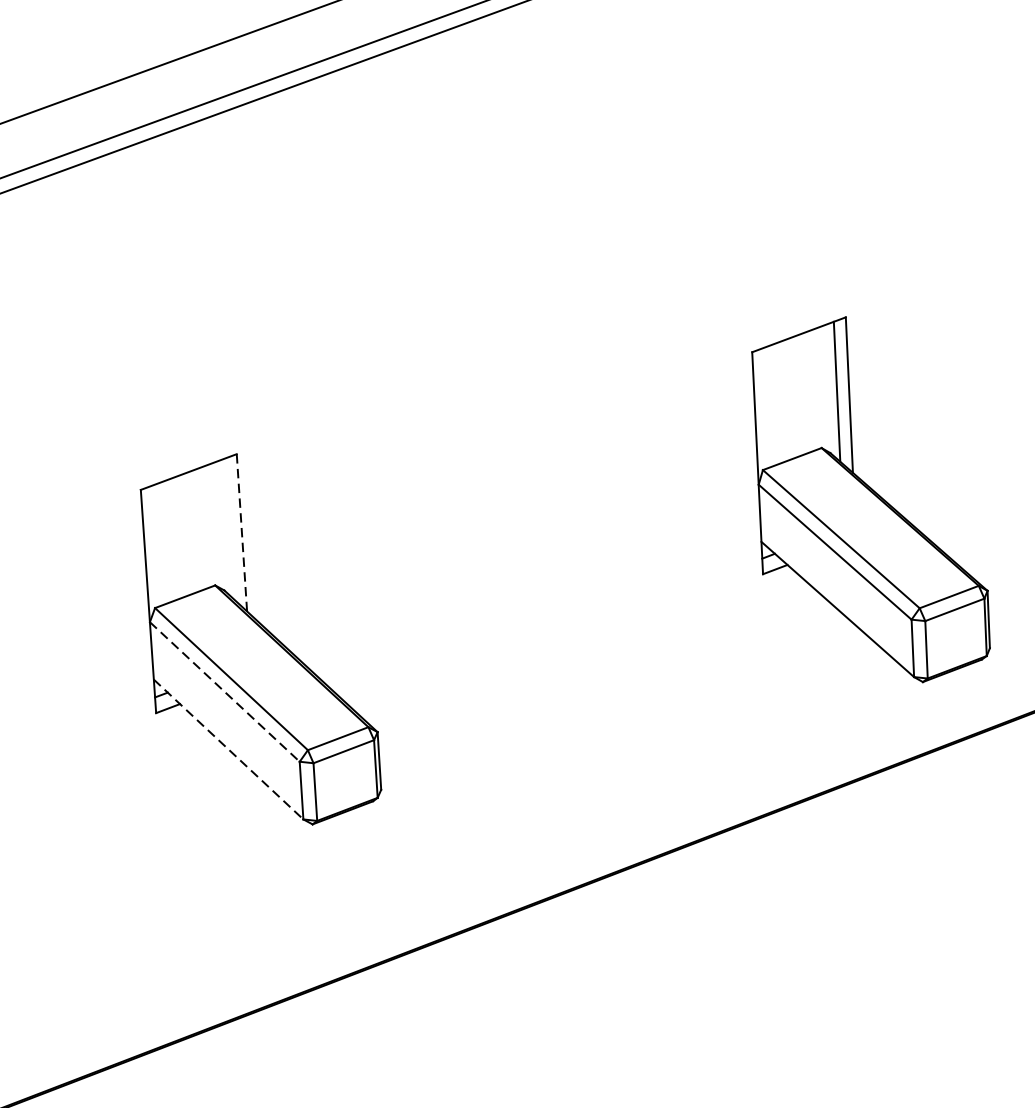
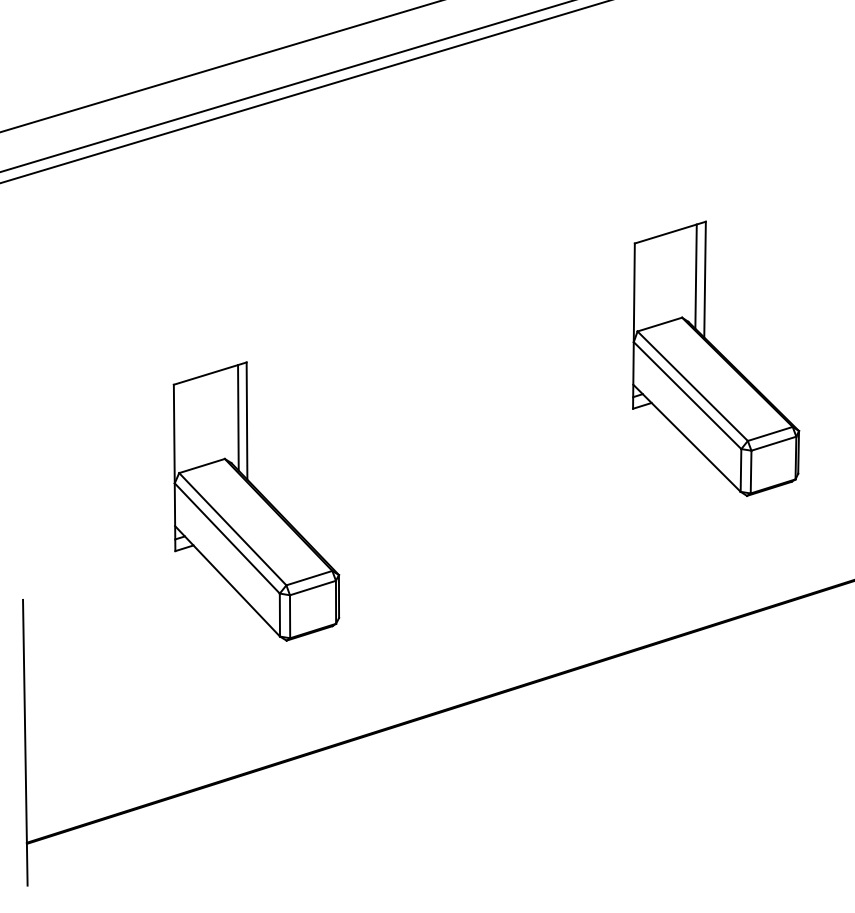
part: (871, 500) -> (716, 358), moved
line: (230, 528) -> (238, 417), added
line: (242, 533) -> (247, 421), dashed -> solid
line: (225, 692) -> (227, 538), dashed -> solid
line: (228, 749) -> (227, 581), dashed -> solid

